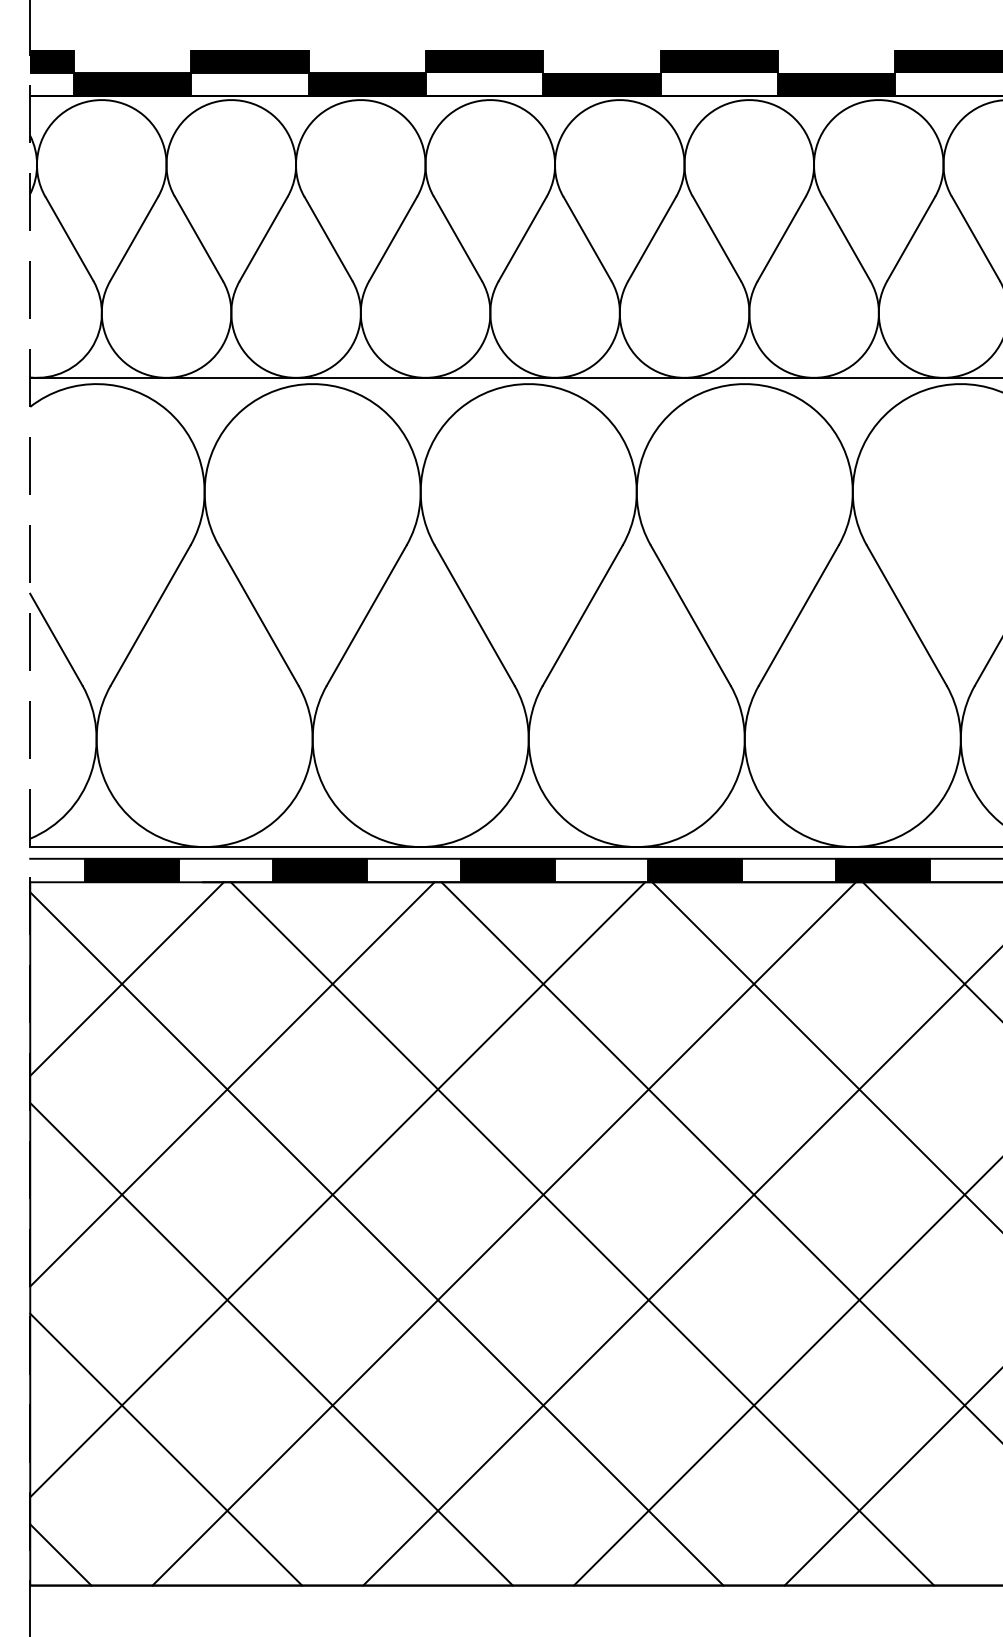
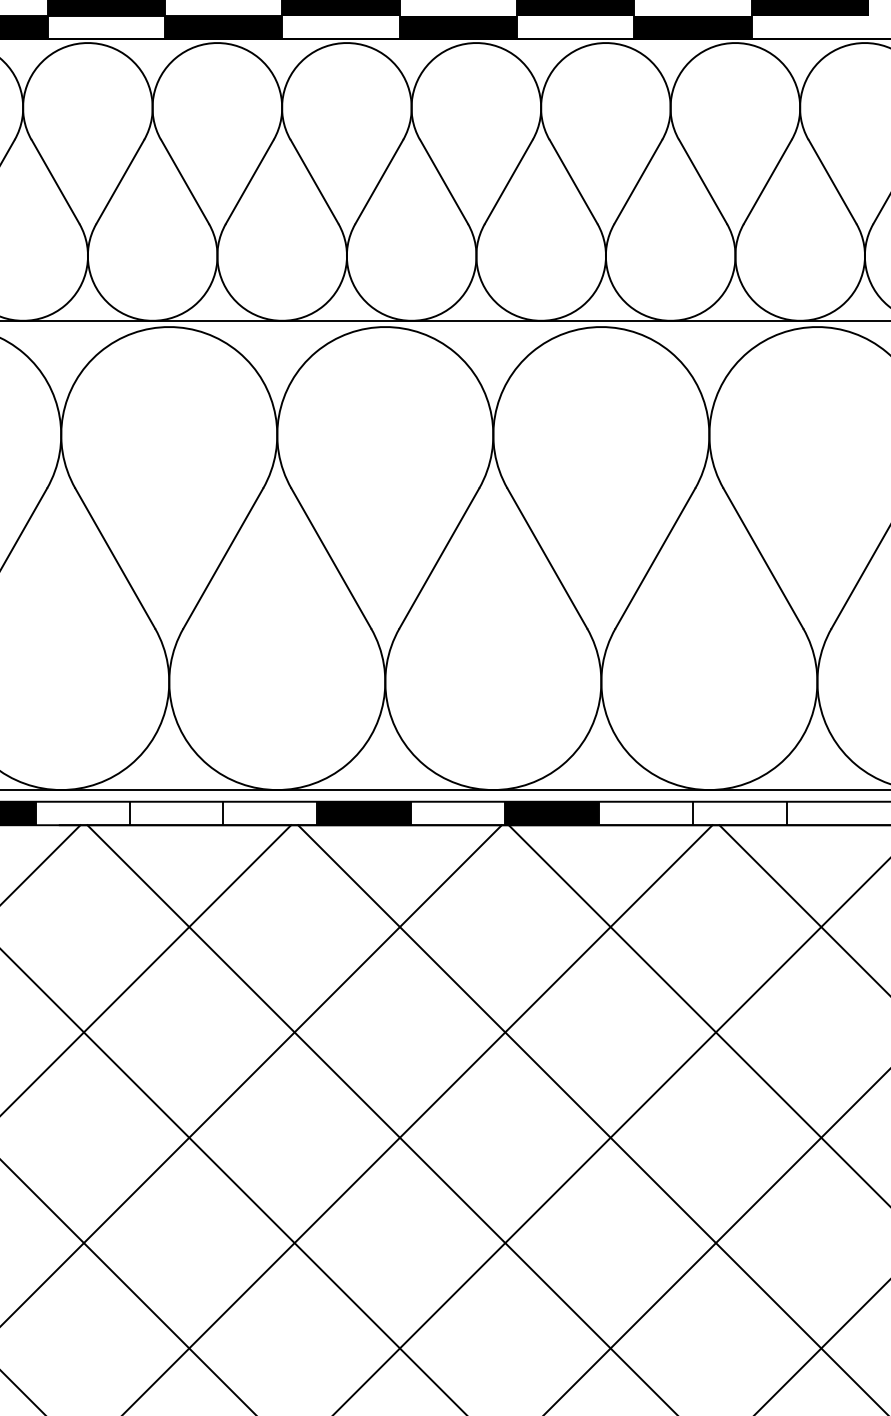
fill: (319, 870) -> (176, 813), removed
fill: (882, 870) -> (739, 813), removed

